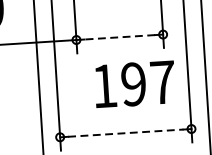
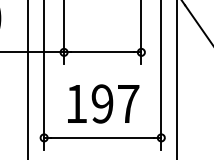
line: (119, 37) -> (102, 52), dashed -> solid
text: (134, 83) -> (103, 103), moved
line: (126, 132) -> (103, 137), dashed -> solid

